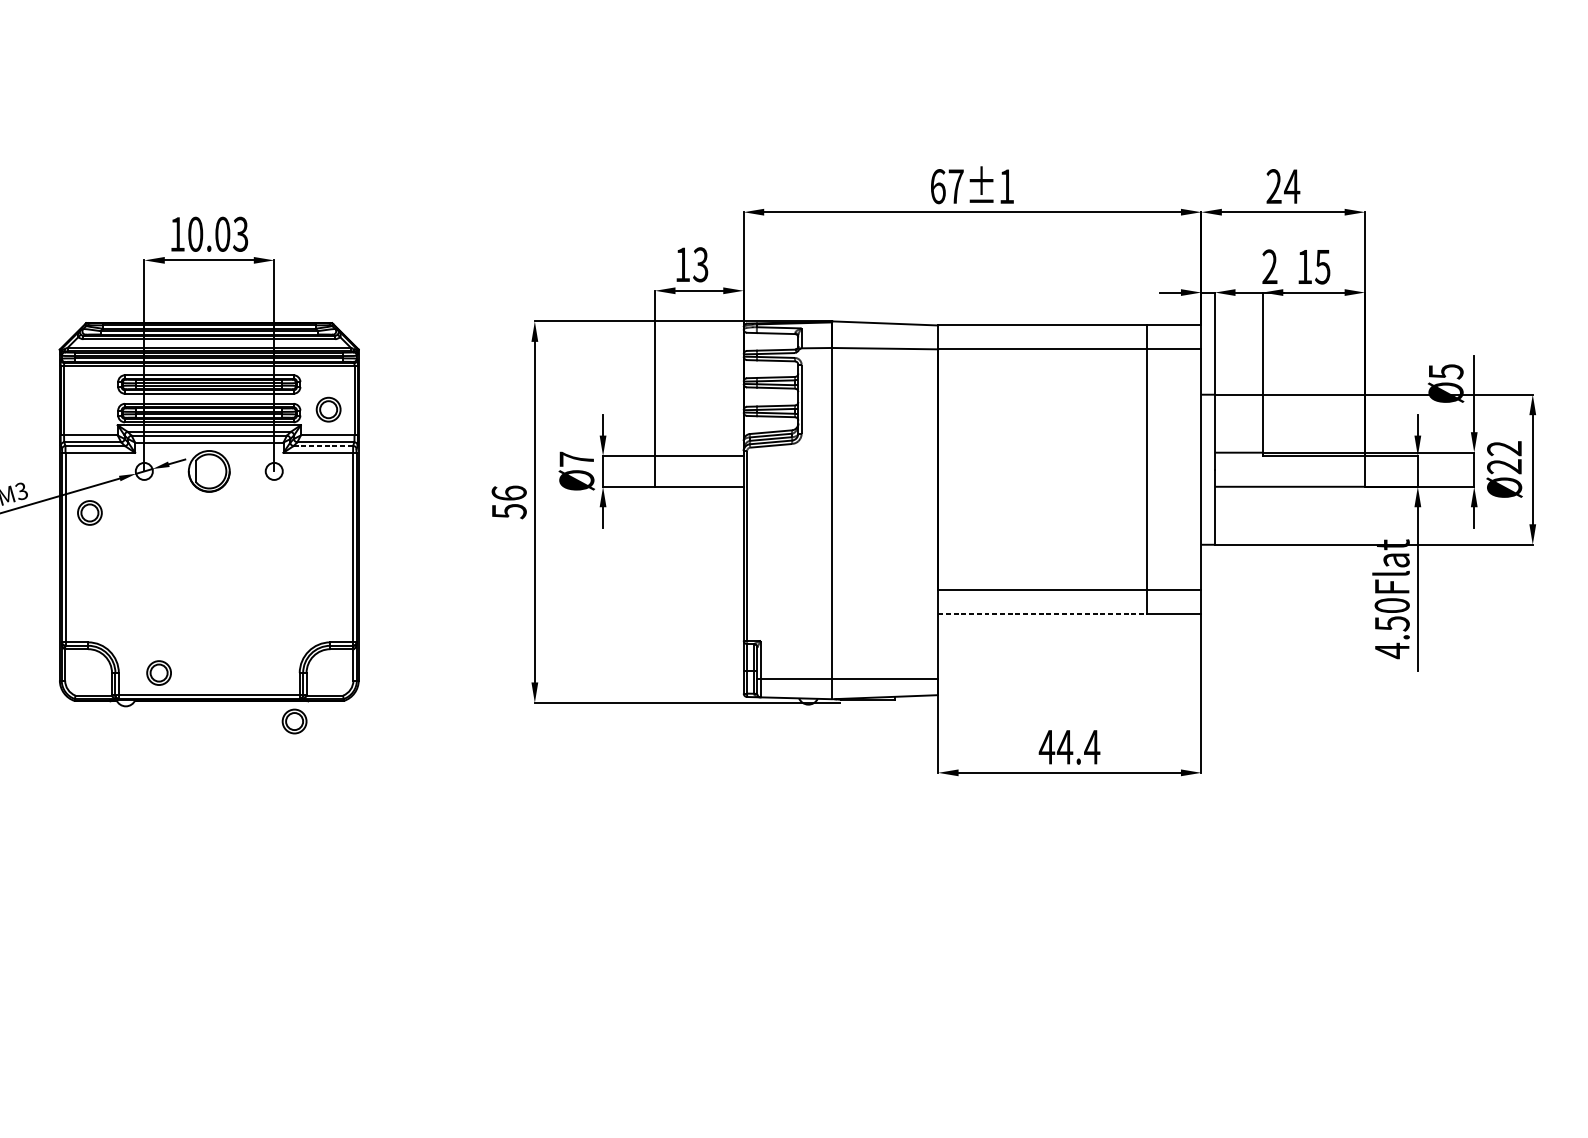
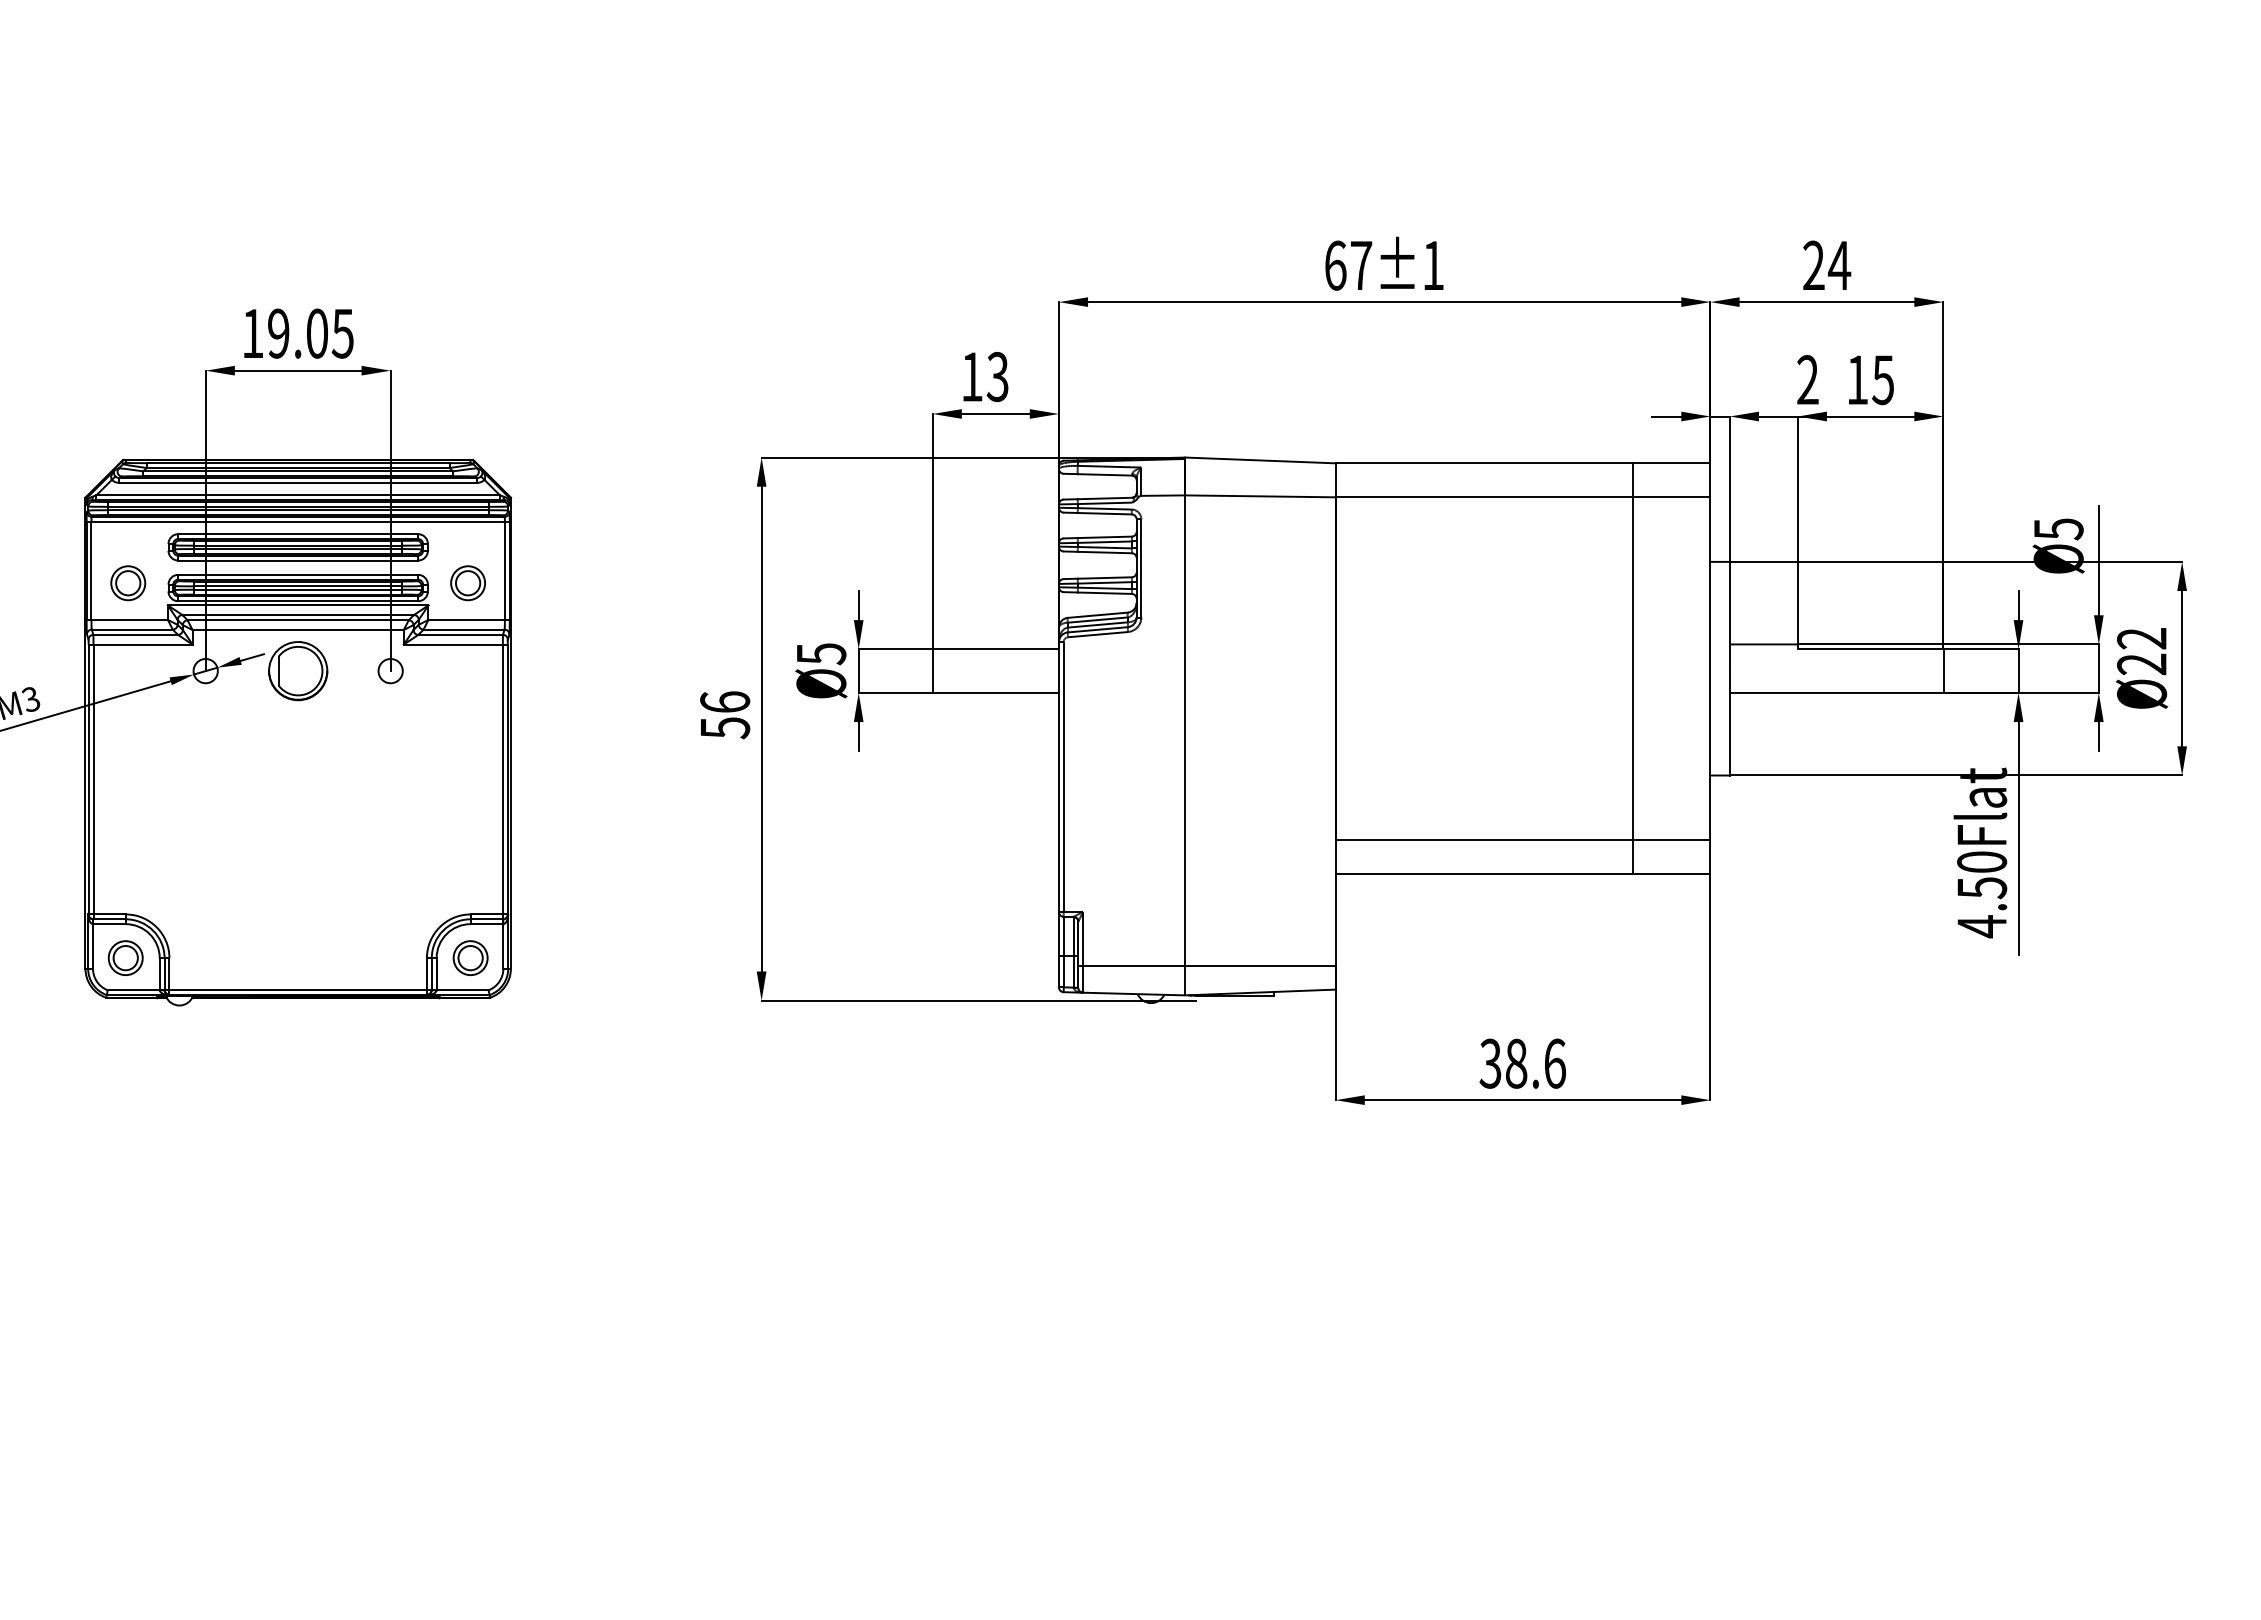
text: (217, 234) -> (310, 333), 10.03 -> 19.05
line: (324, 445) -> (461, 634), dashed -> solid
text: (576, 459) -> (821, 654), Ø7 -> Ø5
part: (90, 513) -> (128, 583), moved
line: (1042, 614) -> (1484, 874), dashed -> solid
part: (158, 672) -> (125, 957), moved
part: (294, 721) -> (470, 957), moved
text: (1069, 747) -> (1522, 1063), 44.4 -> 38.6

